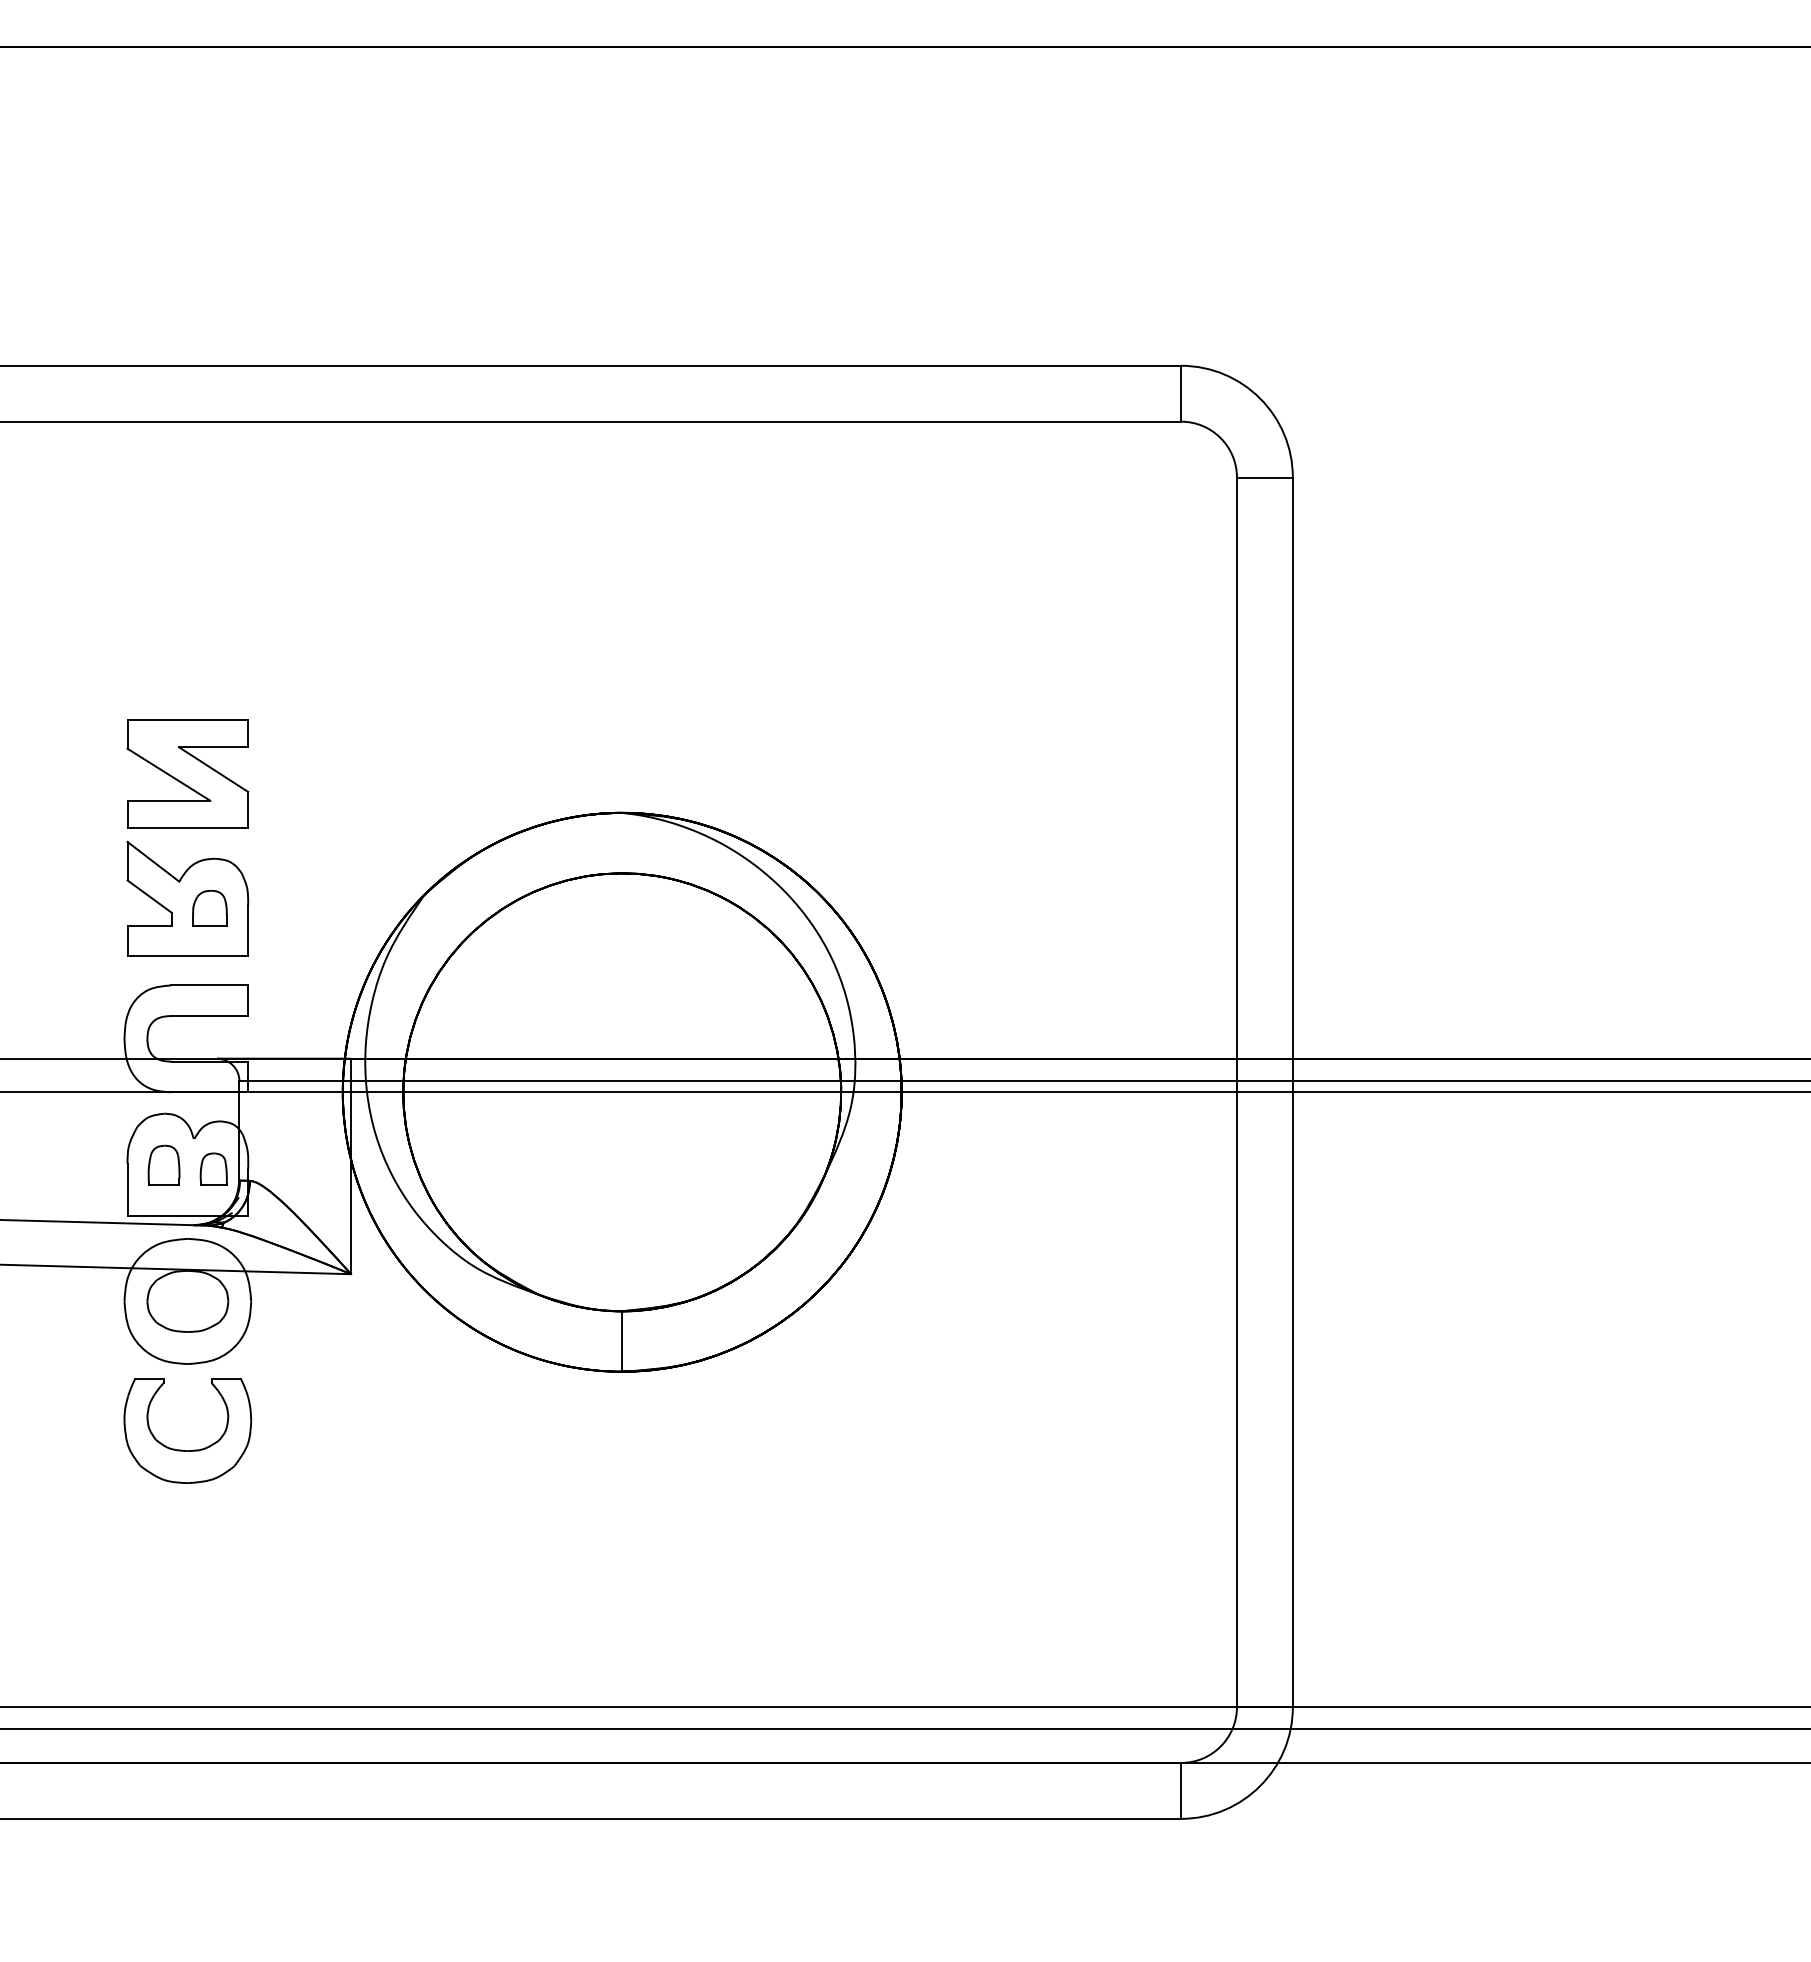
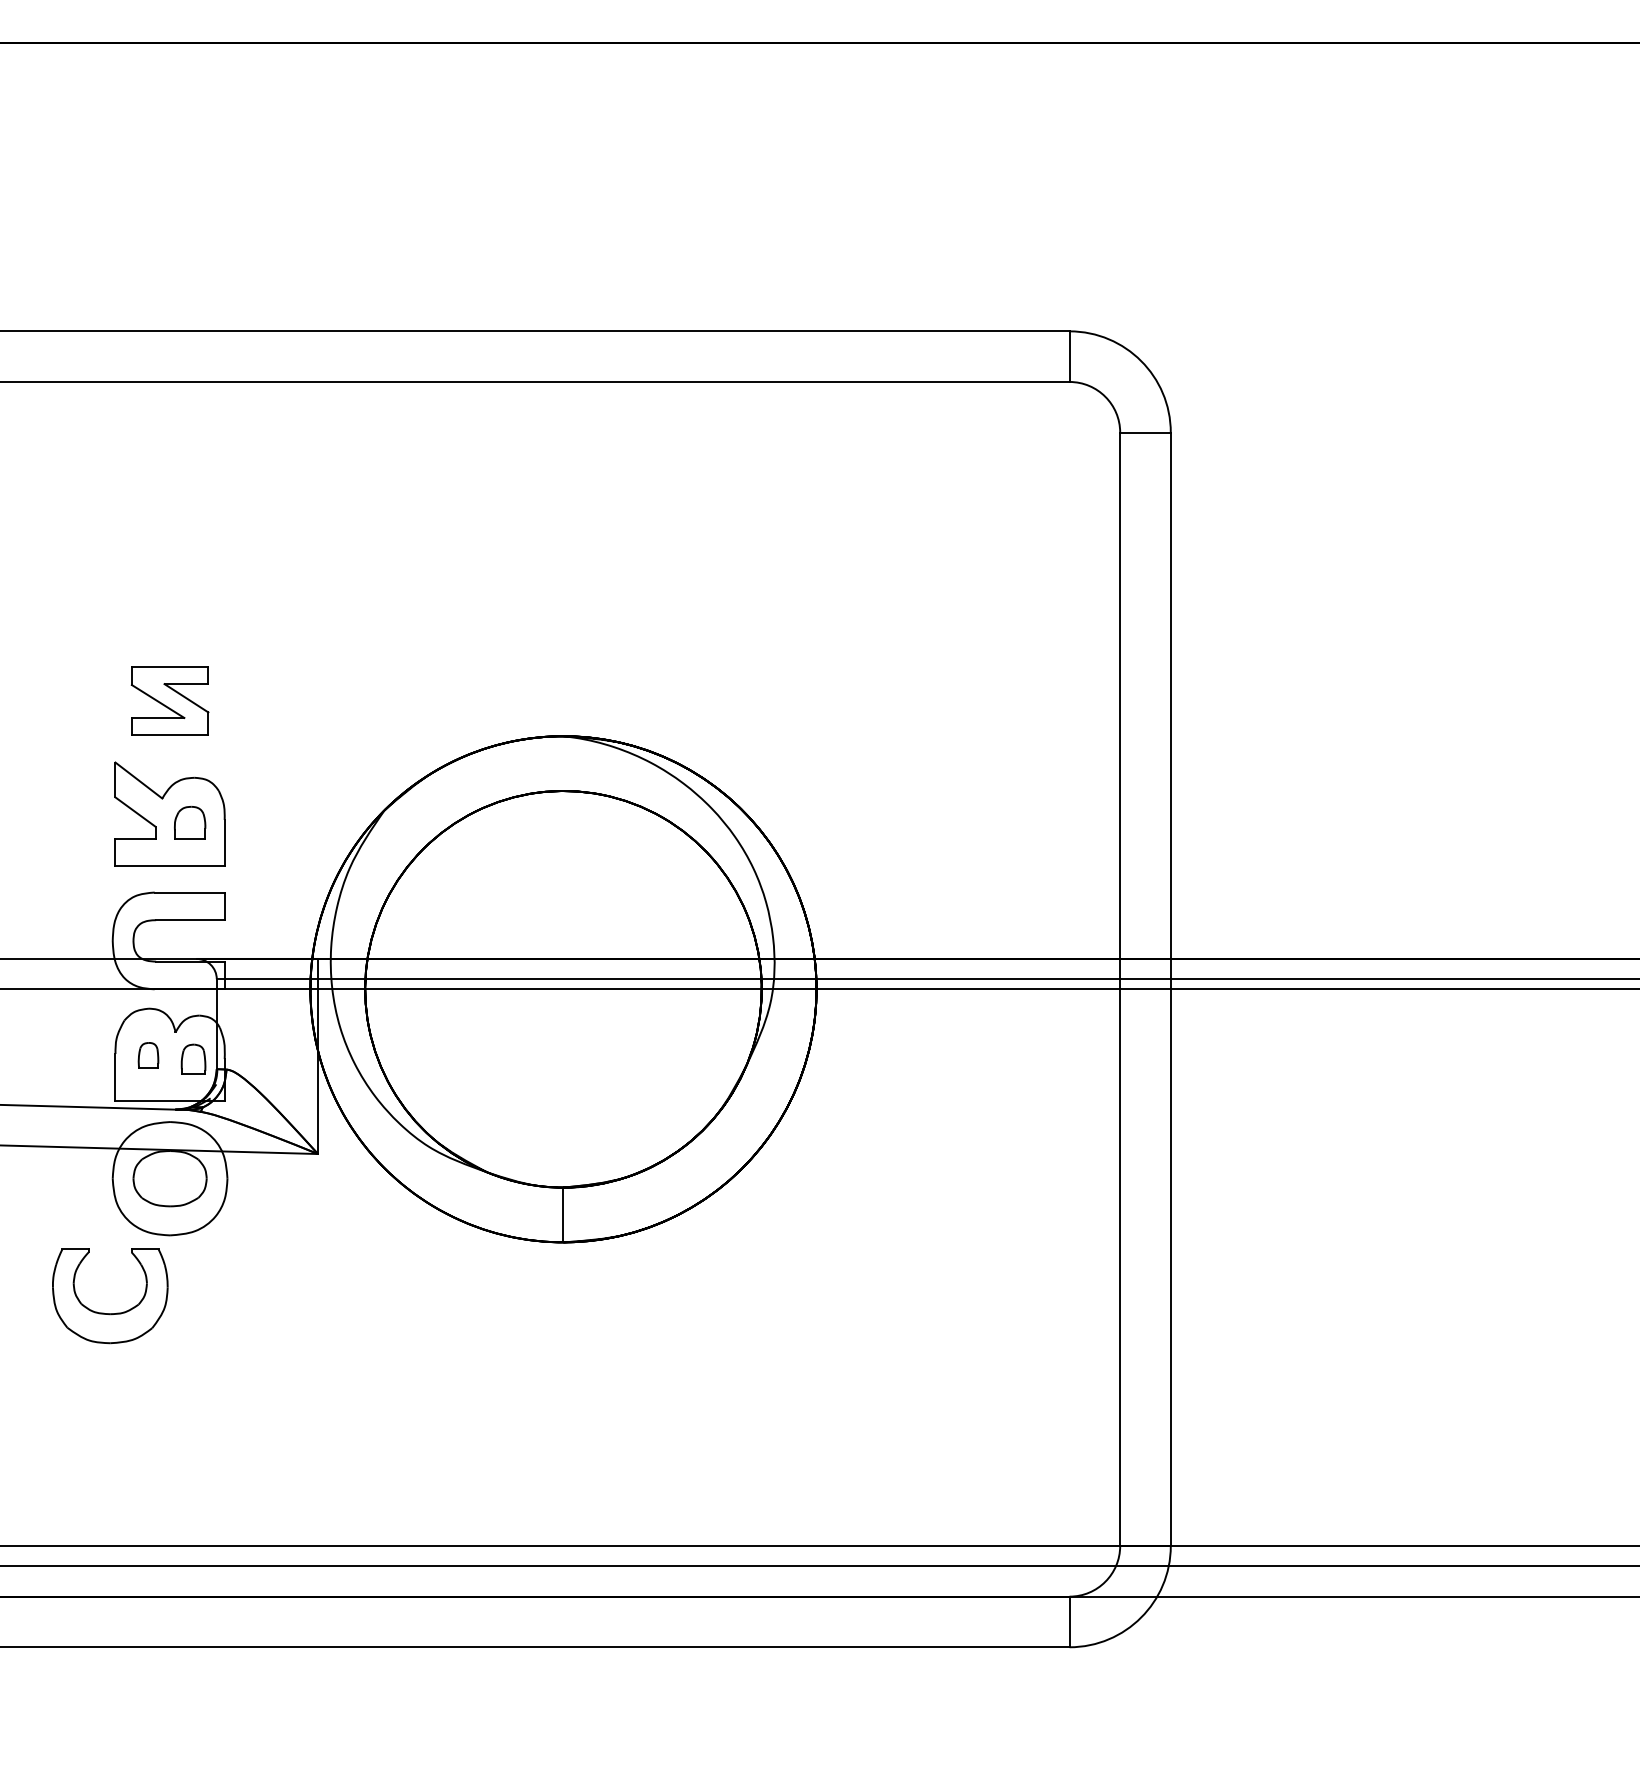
part: (187, 773) -> (169, 700), size x0.7
part: (163, 1164) -> (148, 1054), size x0.7
part: (182, 1449) -> (105, 1312), moved

